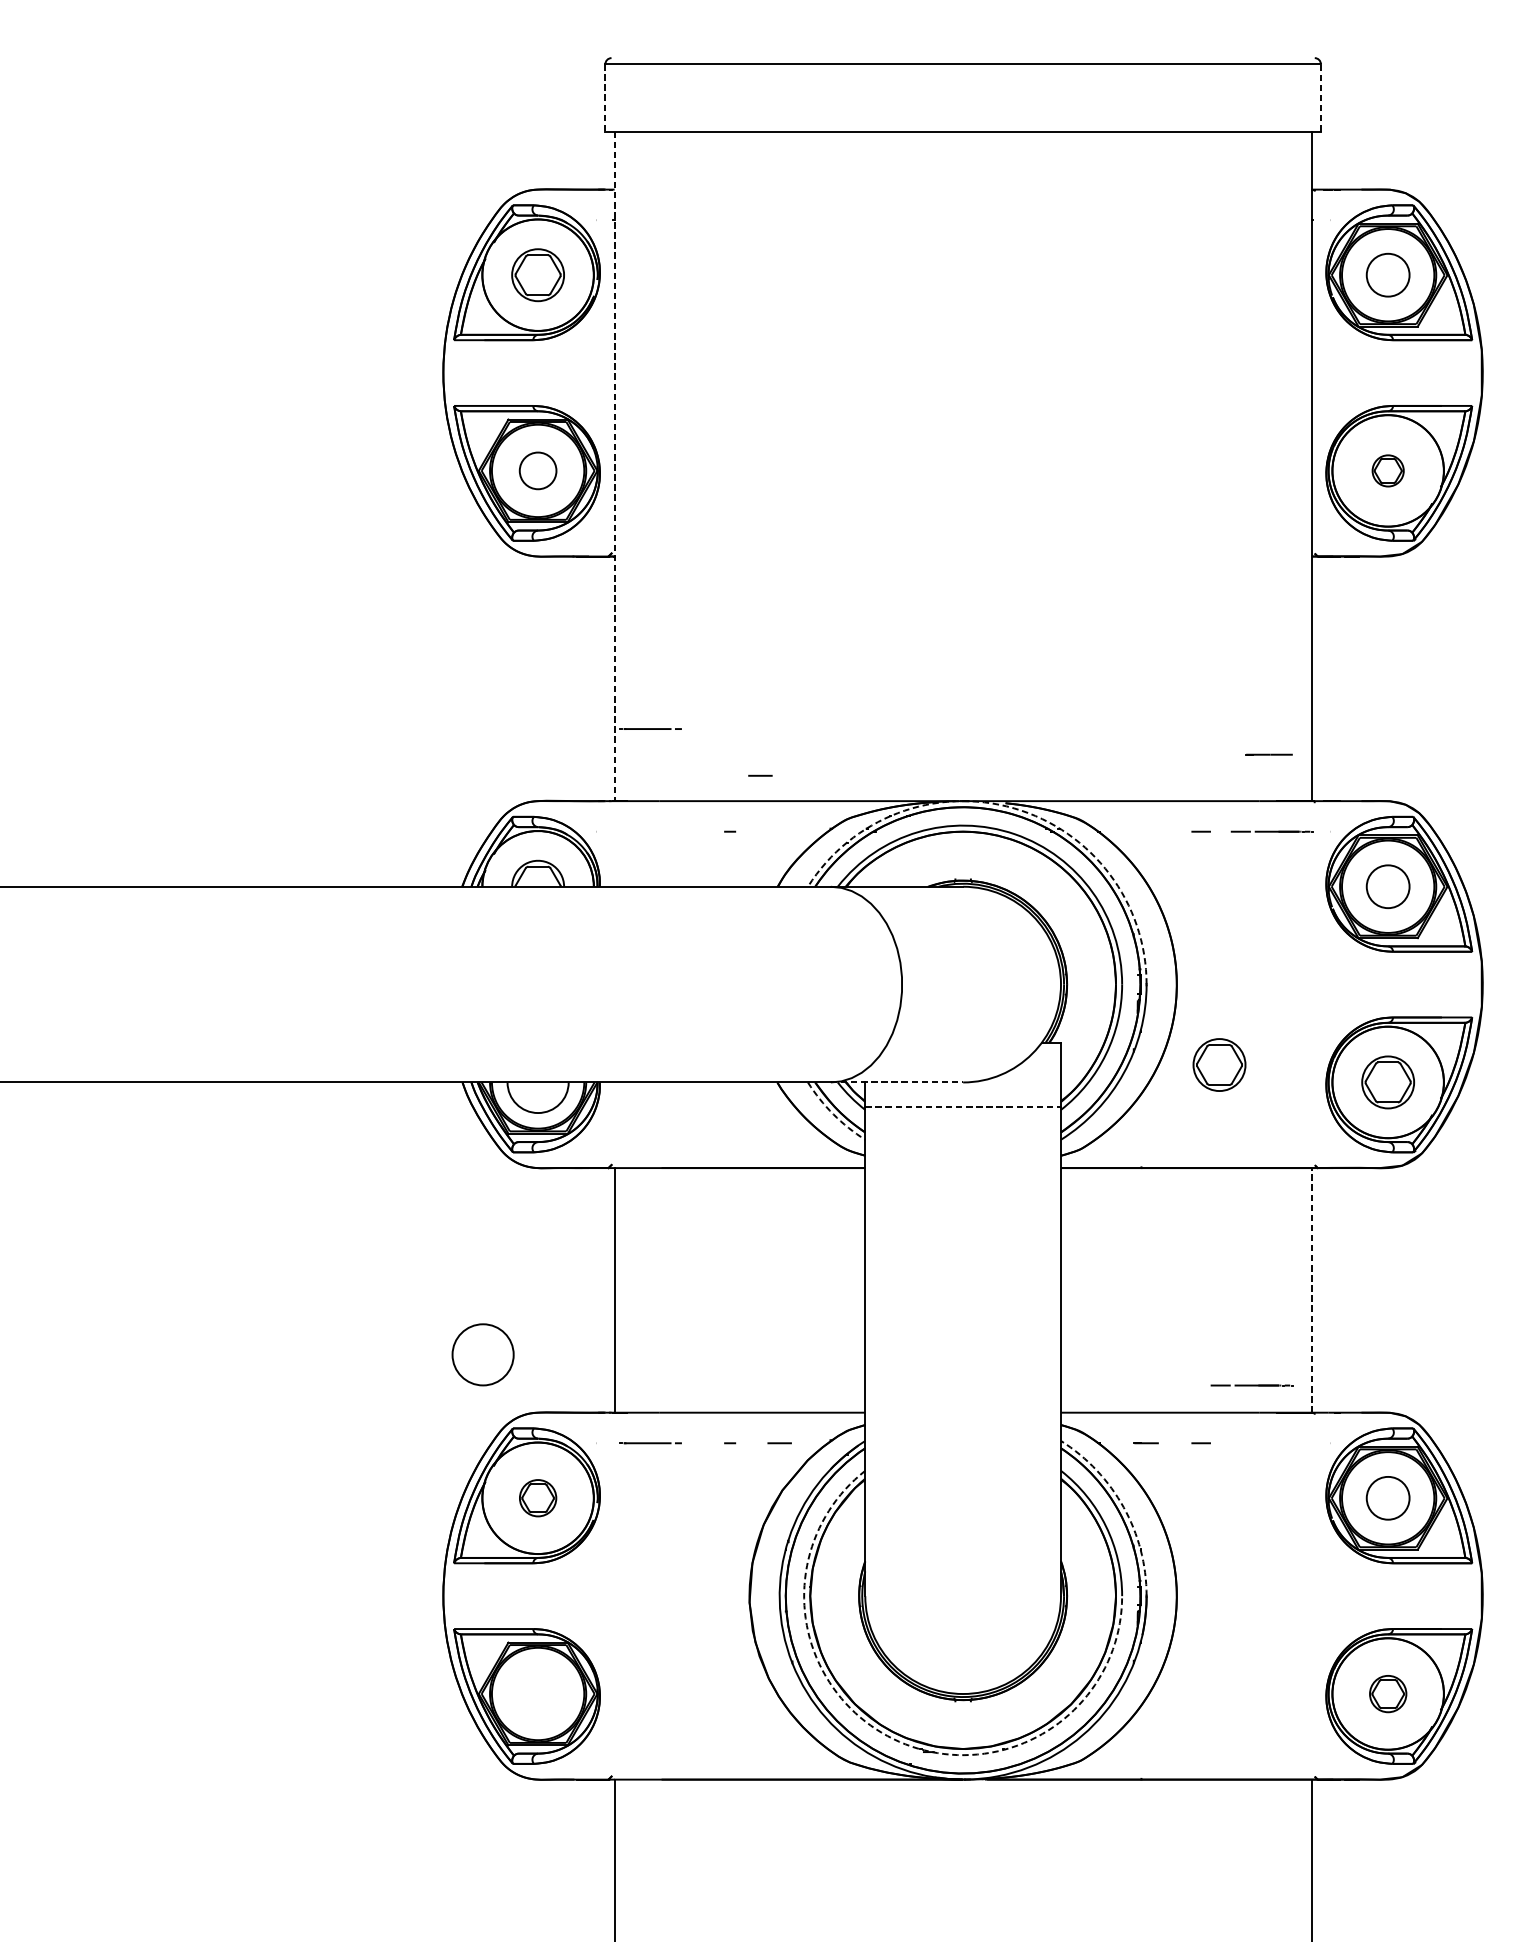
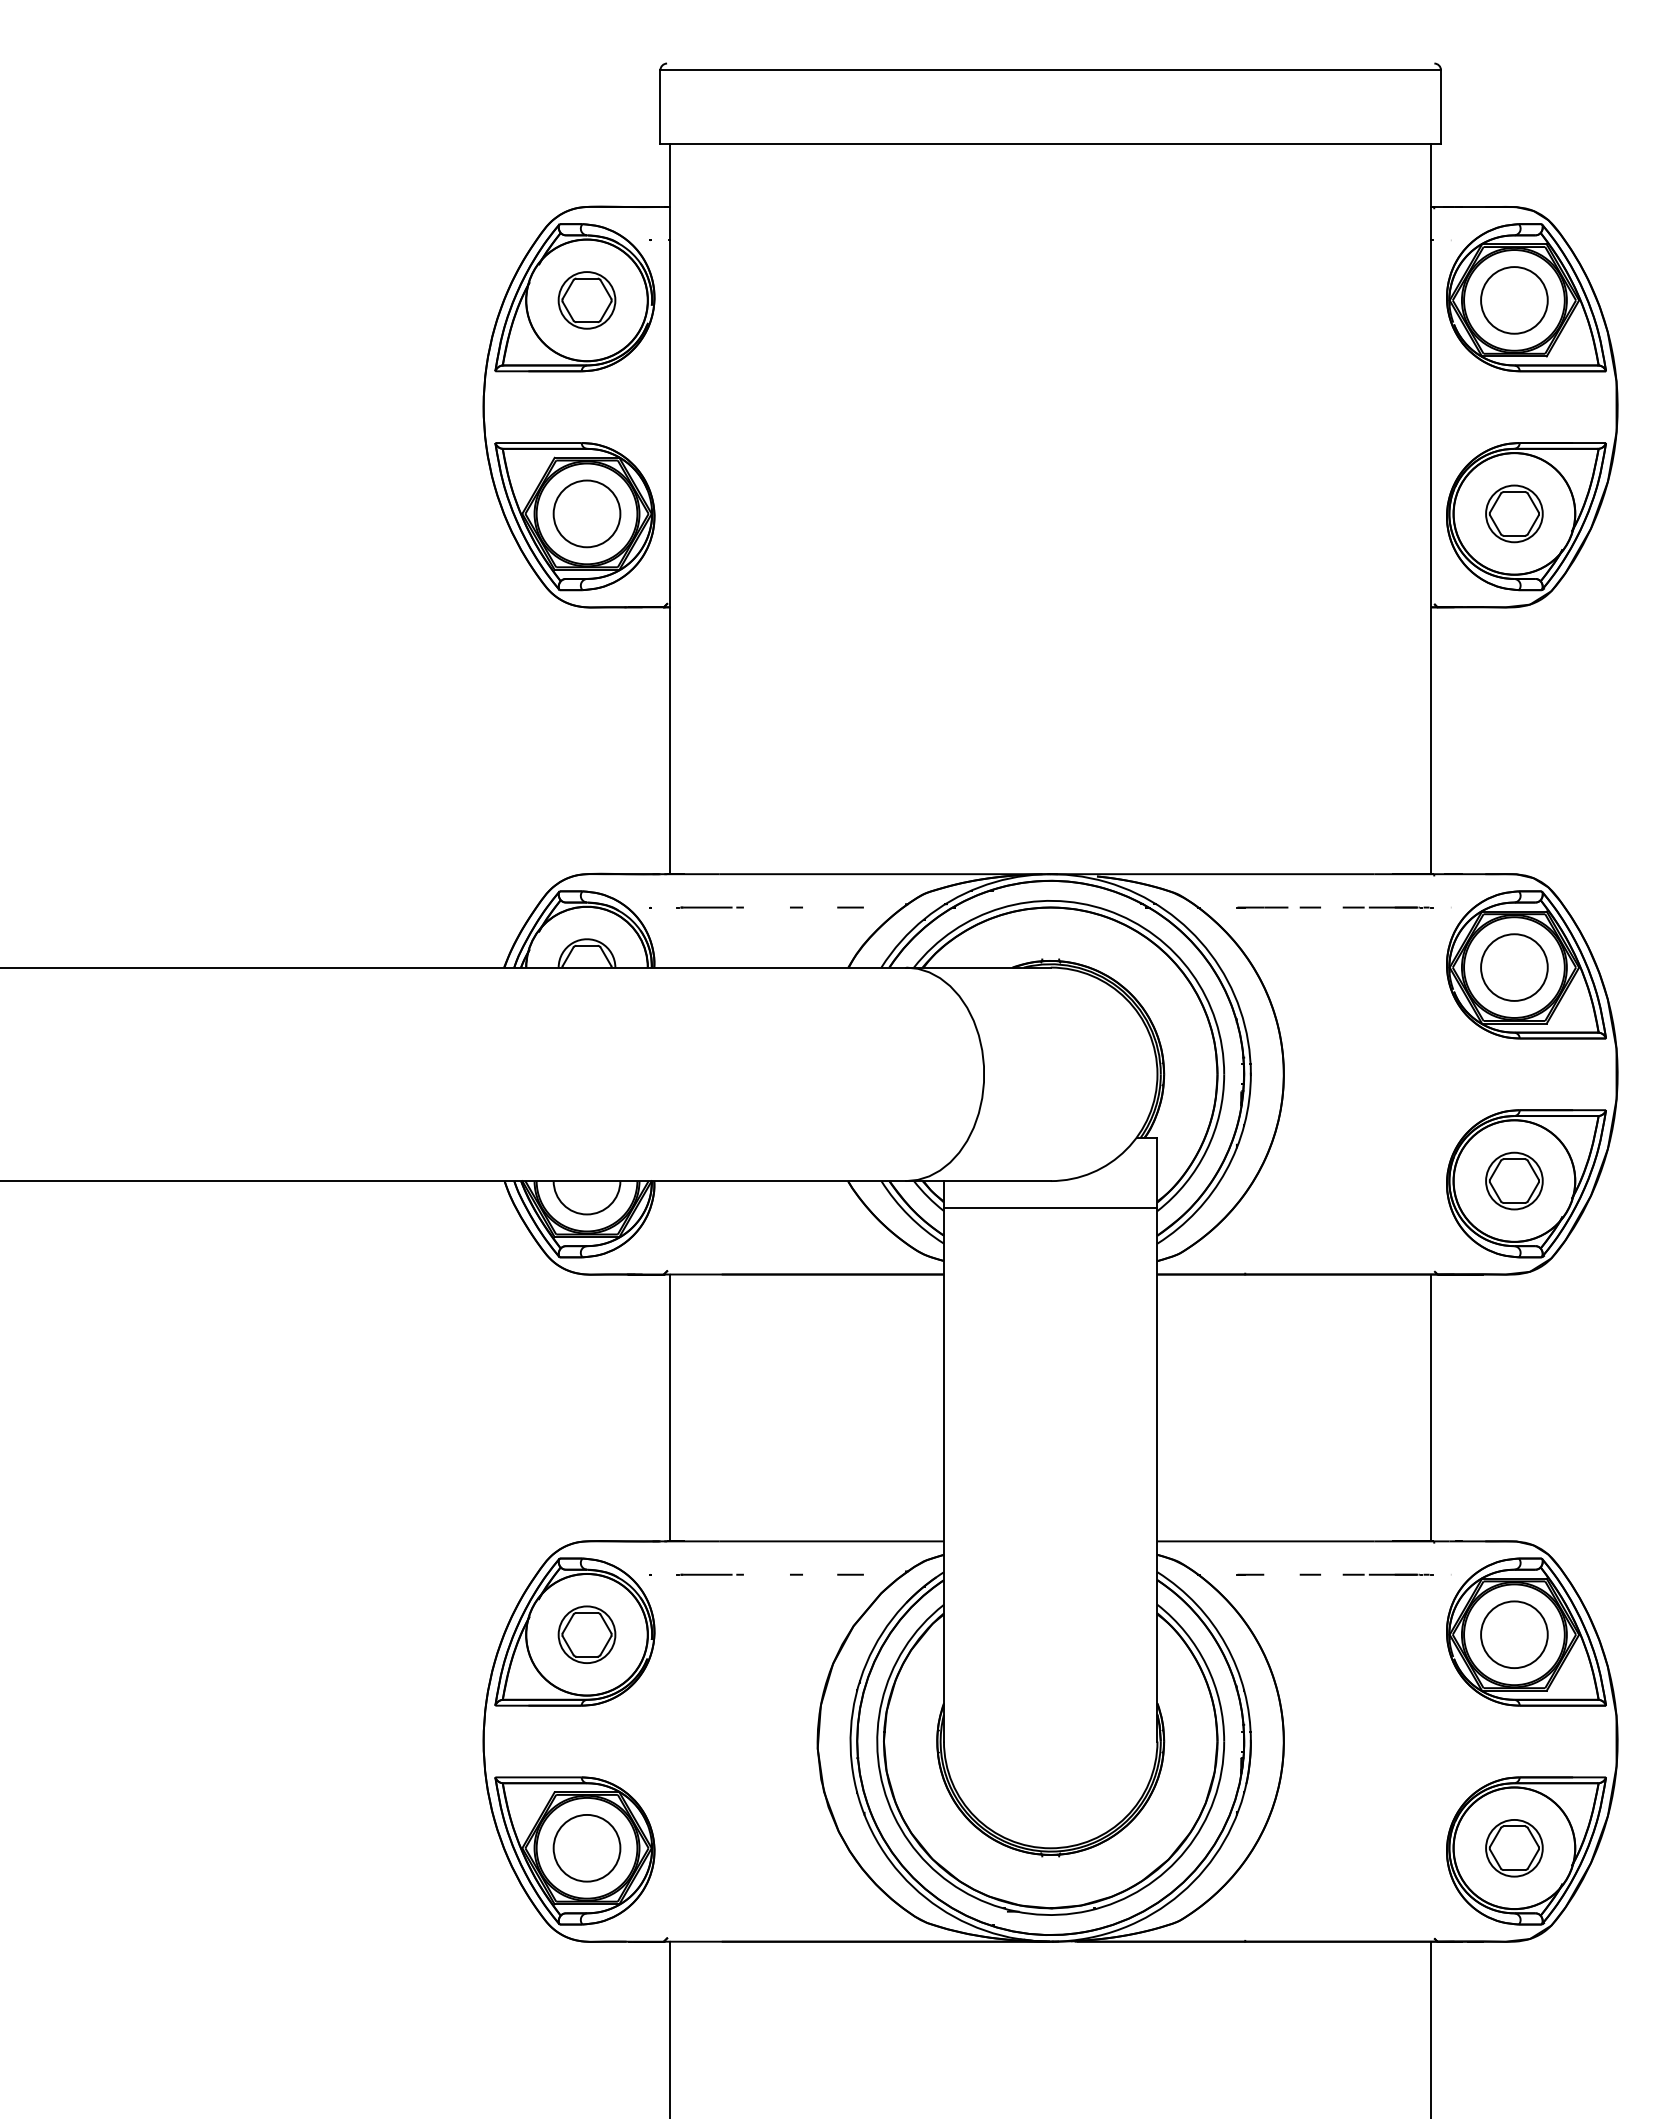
line: (605, 97) -> (660, 106), dashed -> solid
line: (1321, 97) -> (1441, 106), dashed -> solid
circle: (1388, 275) -> (1514, 300), size x1.43
line: (614, 466) -> (670, 509), dashed -> solid
circle: (537, 470) -> (586, 513), size x1.67
part: (1388, 470) -> (1514, 513), size x1.67
line: (650, 729) -> (709, 907), moved
line: (1269, 754) -> (1262, 907), moved
line: (760, 775) -> (850, 907), moved
arc: (1014, 808) -> (1106, 882), dashed -> solid
circle: (1388, 886) -> (1514, 967), size x1.43
part: (1219, 1064) -> (1330, 1161), removed
line: (897, 1082) -> (979, 1181), dashed -> solid
line: (962, 1106) -> (1050, 1207), dashed -> solid
arc: (833, 1113) -> (909, 1215), dashed -> solid
line: (1312, 1289) -> (1431, 1407), dashed -> solid
circle: (482, 1355) -> (586, 1848), moved
line: (1251, 1385) -> (1387, 1574), moved
part: (537, 1498) -> (586, 1634), size x1.43
circle: (1388, 1498) -> (1514, 1634), size x1.43
arc: (1123, 1507) -> (1225, 1644), dashed -> solid
part: (1388, 1694) -> (1514, 1848), size x1.43
arc: (893, 1739) -> (974, 1897), dashed -> solid

